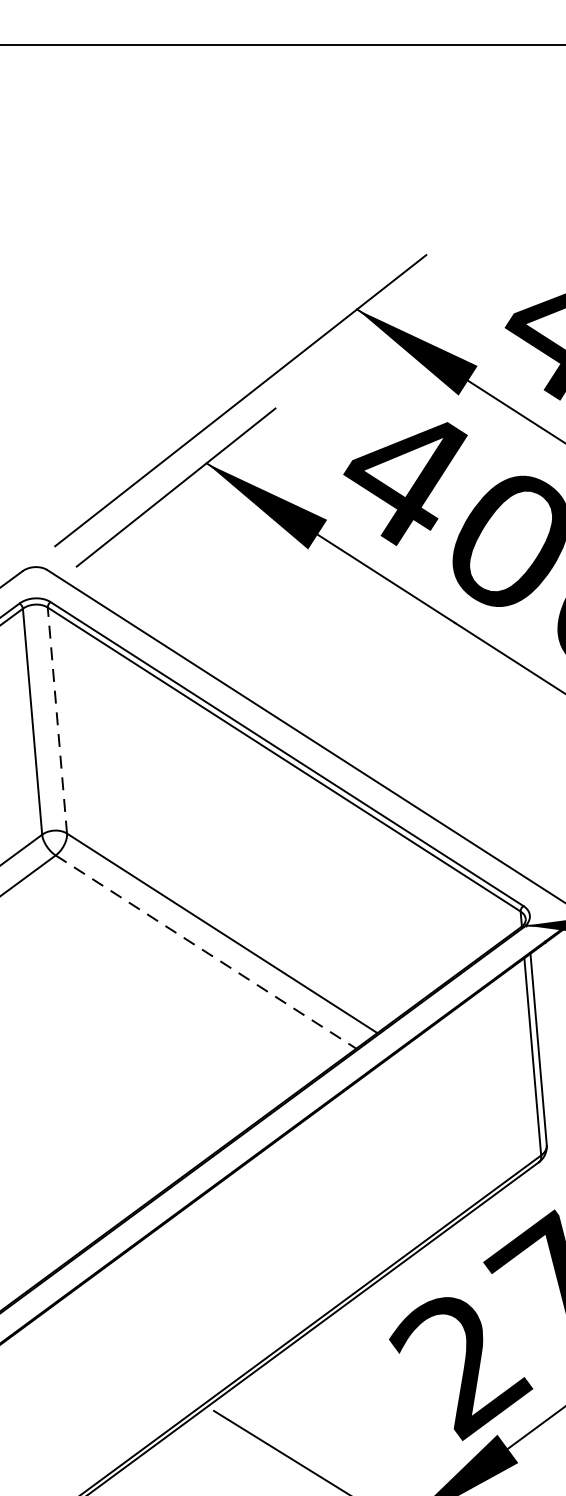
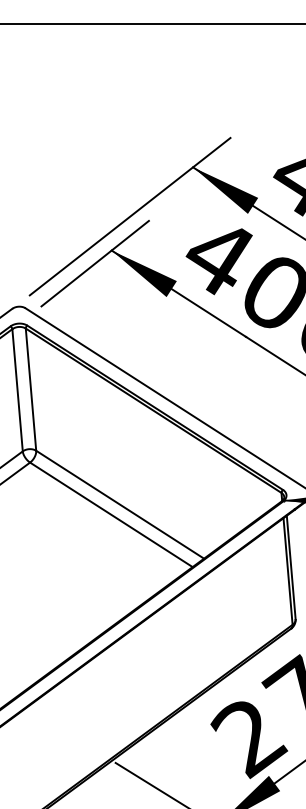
line: (56, 720) -> (30, 389), dashed -> solid
line: (206, 951) -> (111, 514), dashed -> solid

